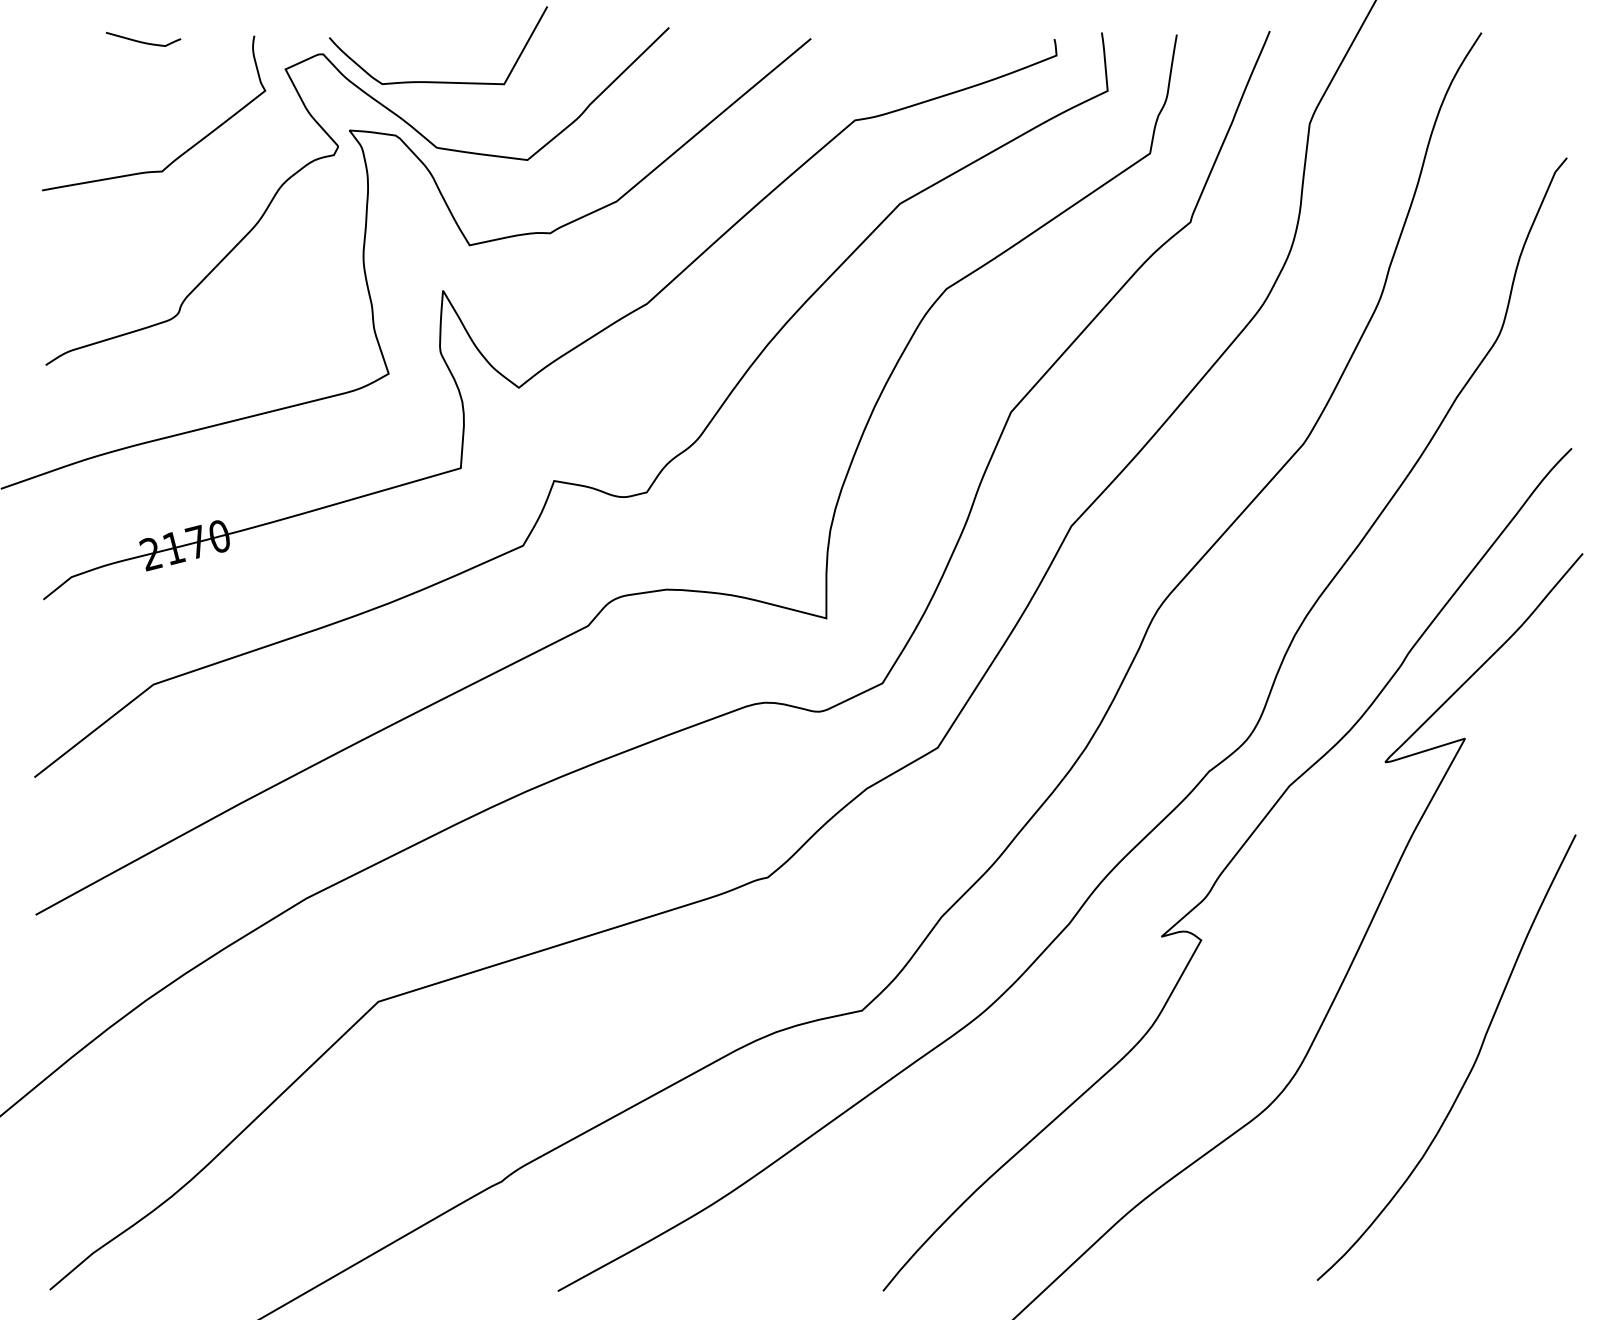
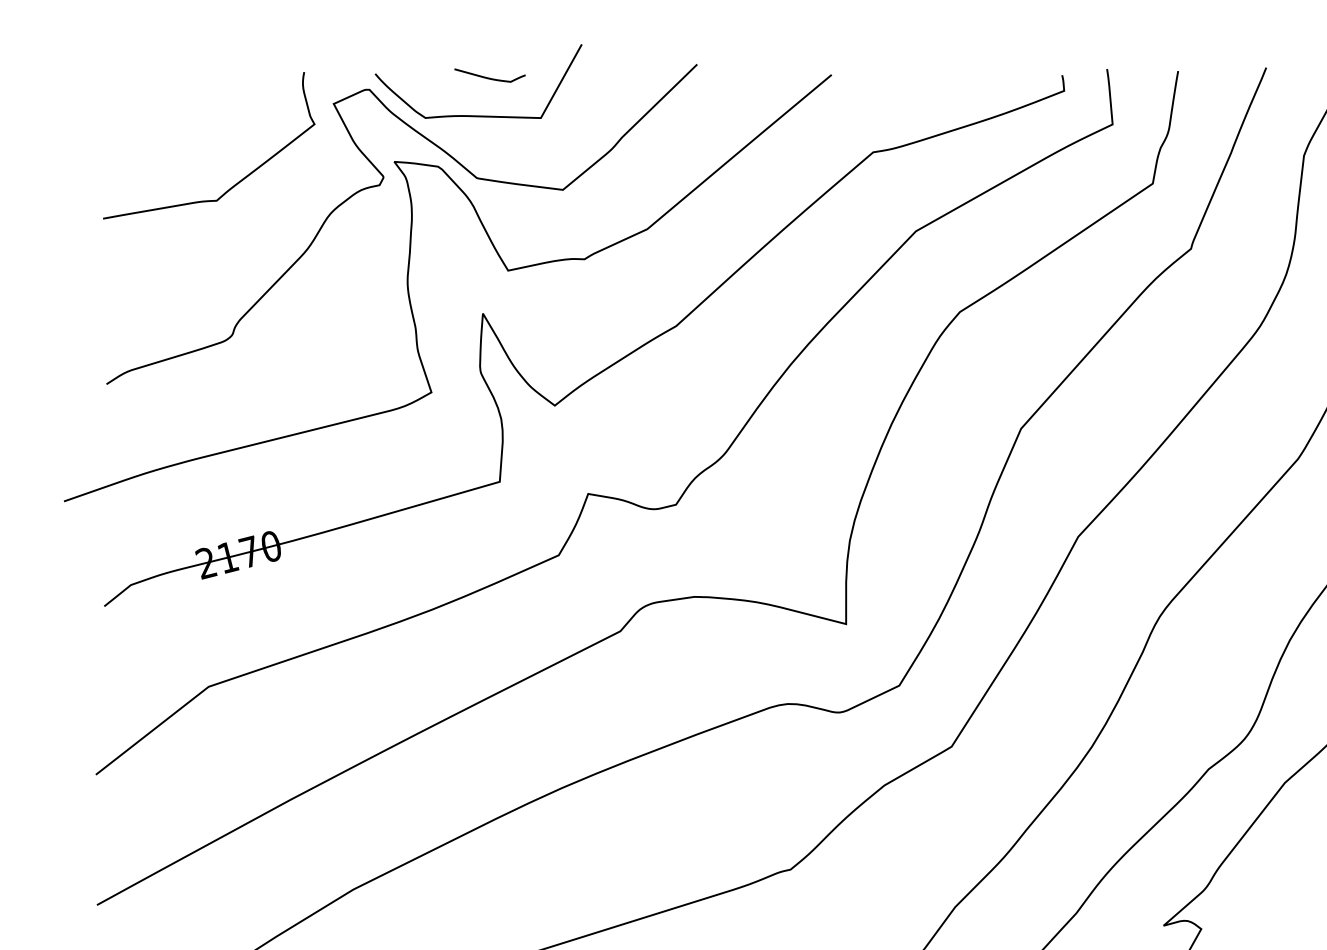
curve: (143, 41) -> (490, 77), moved

